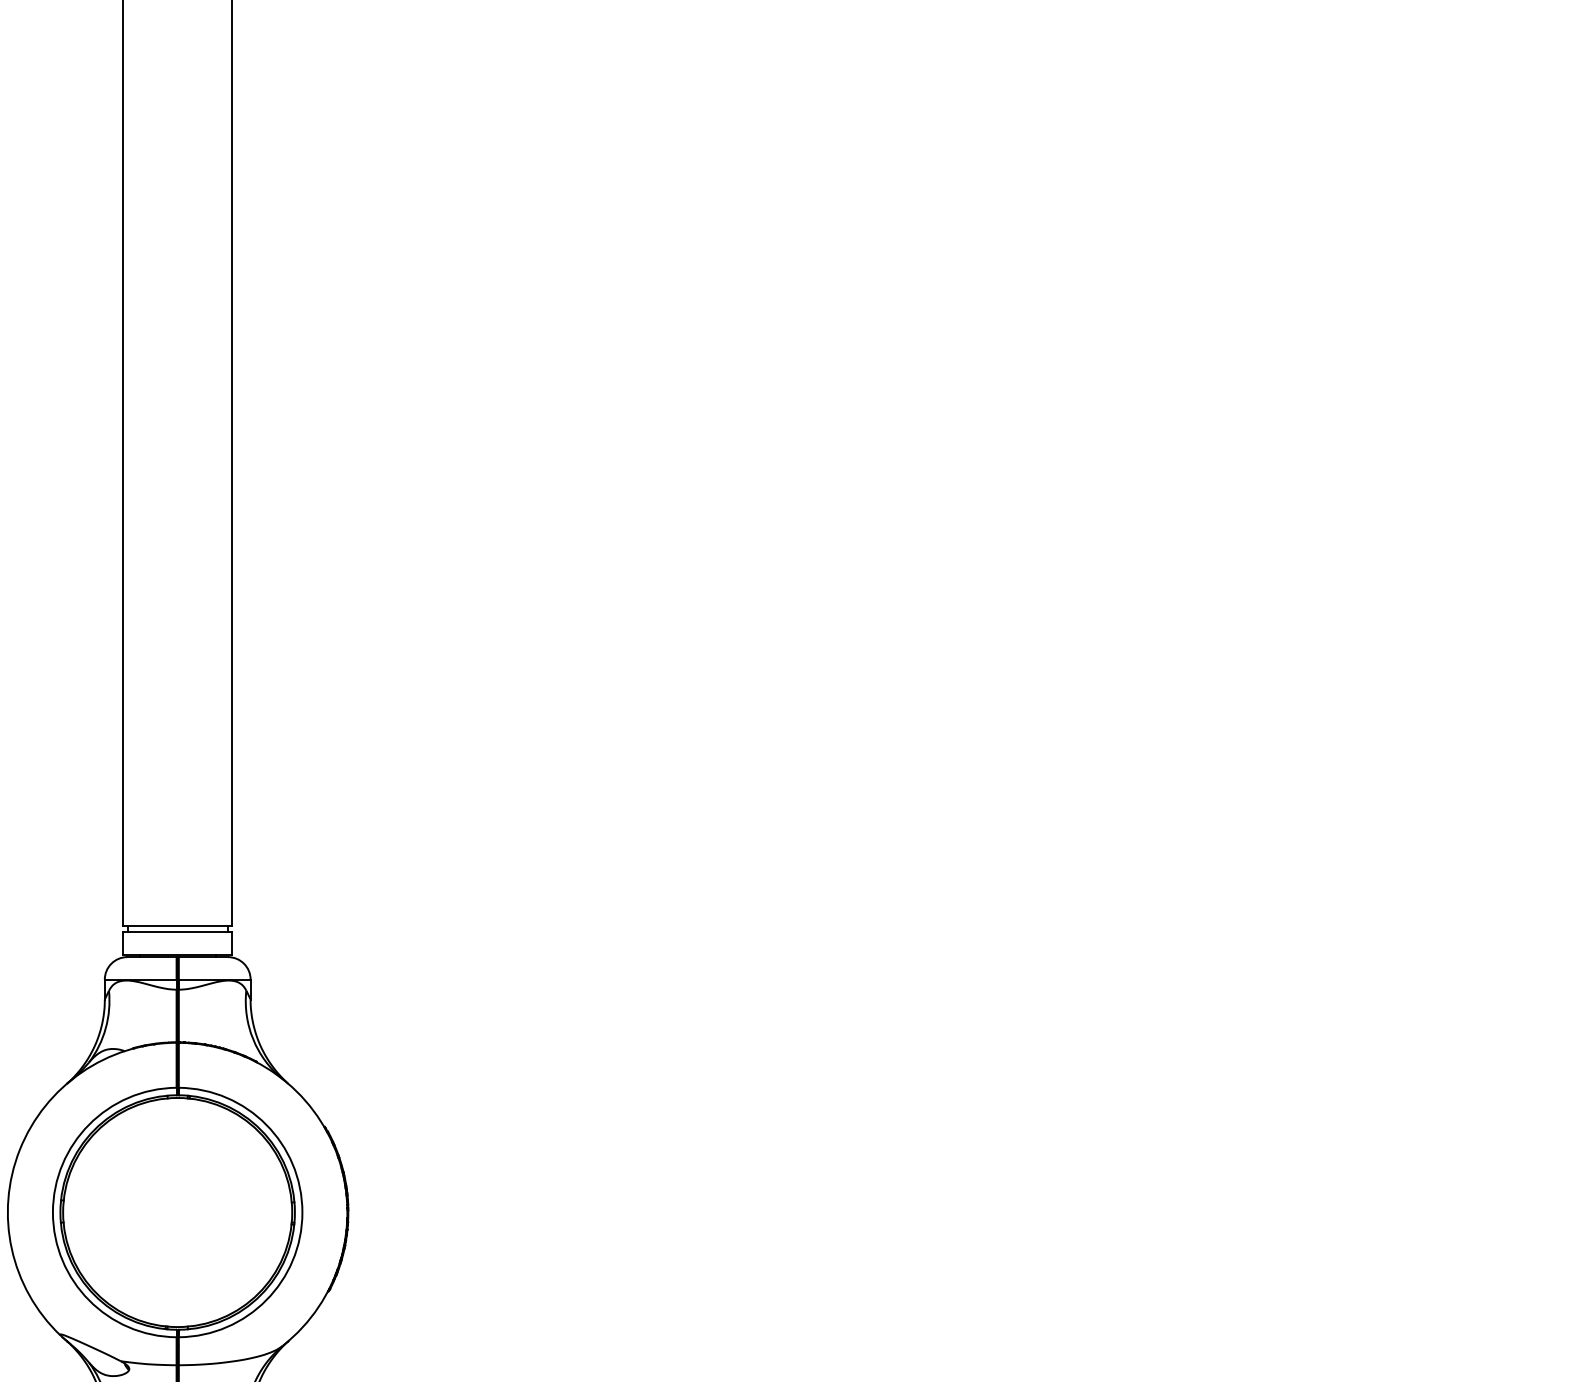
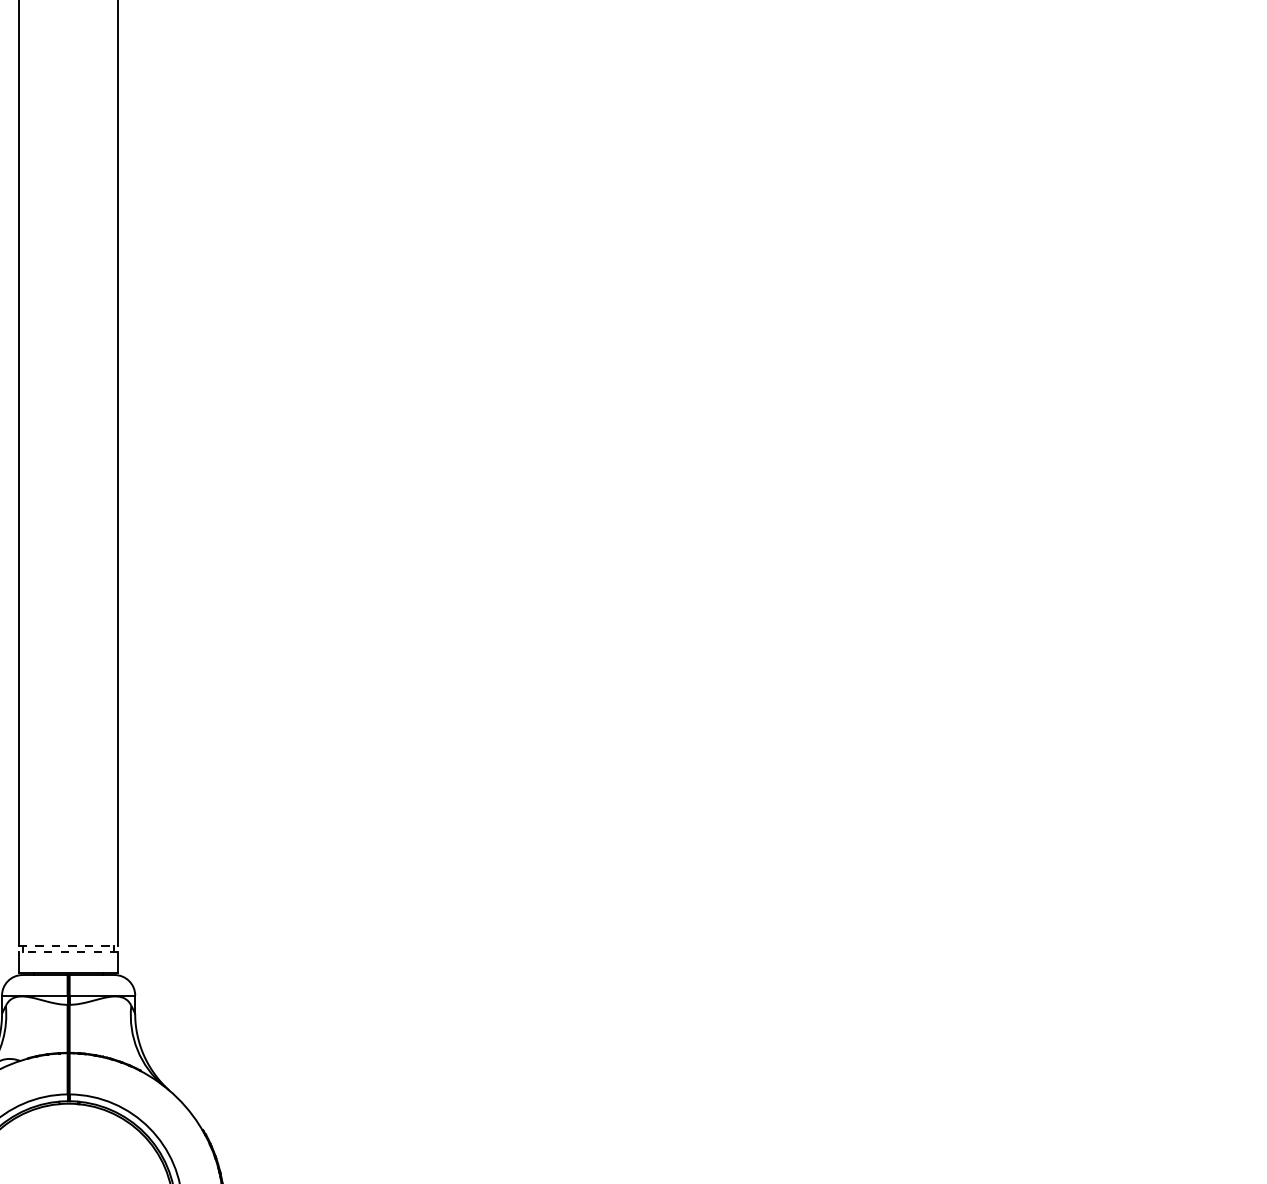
line: (178, 925) -> (69, 946), solid -> dashed
line: (177, 932) -> (68, 952), solid -> dashed

